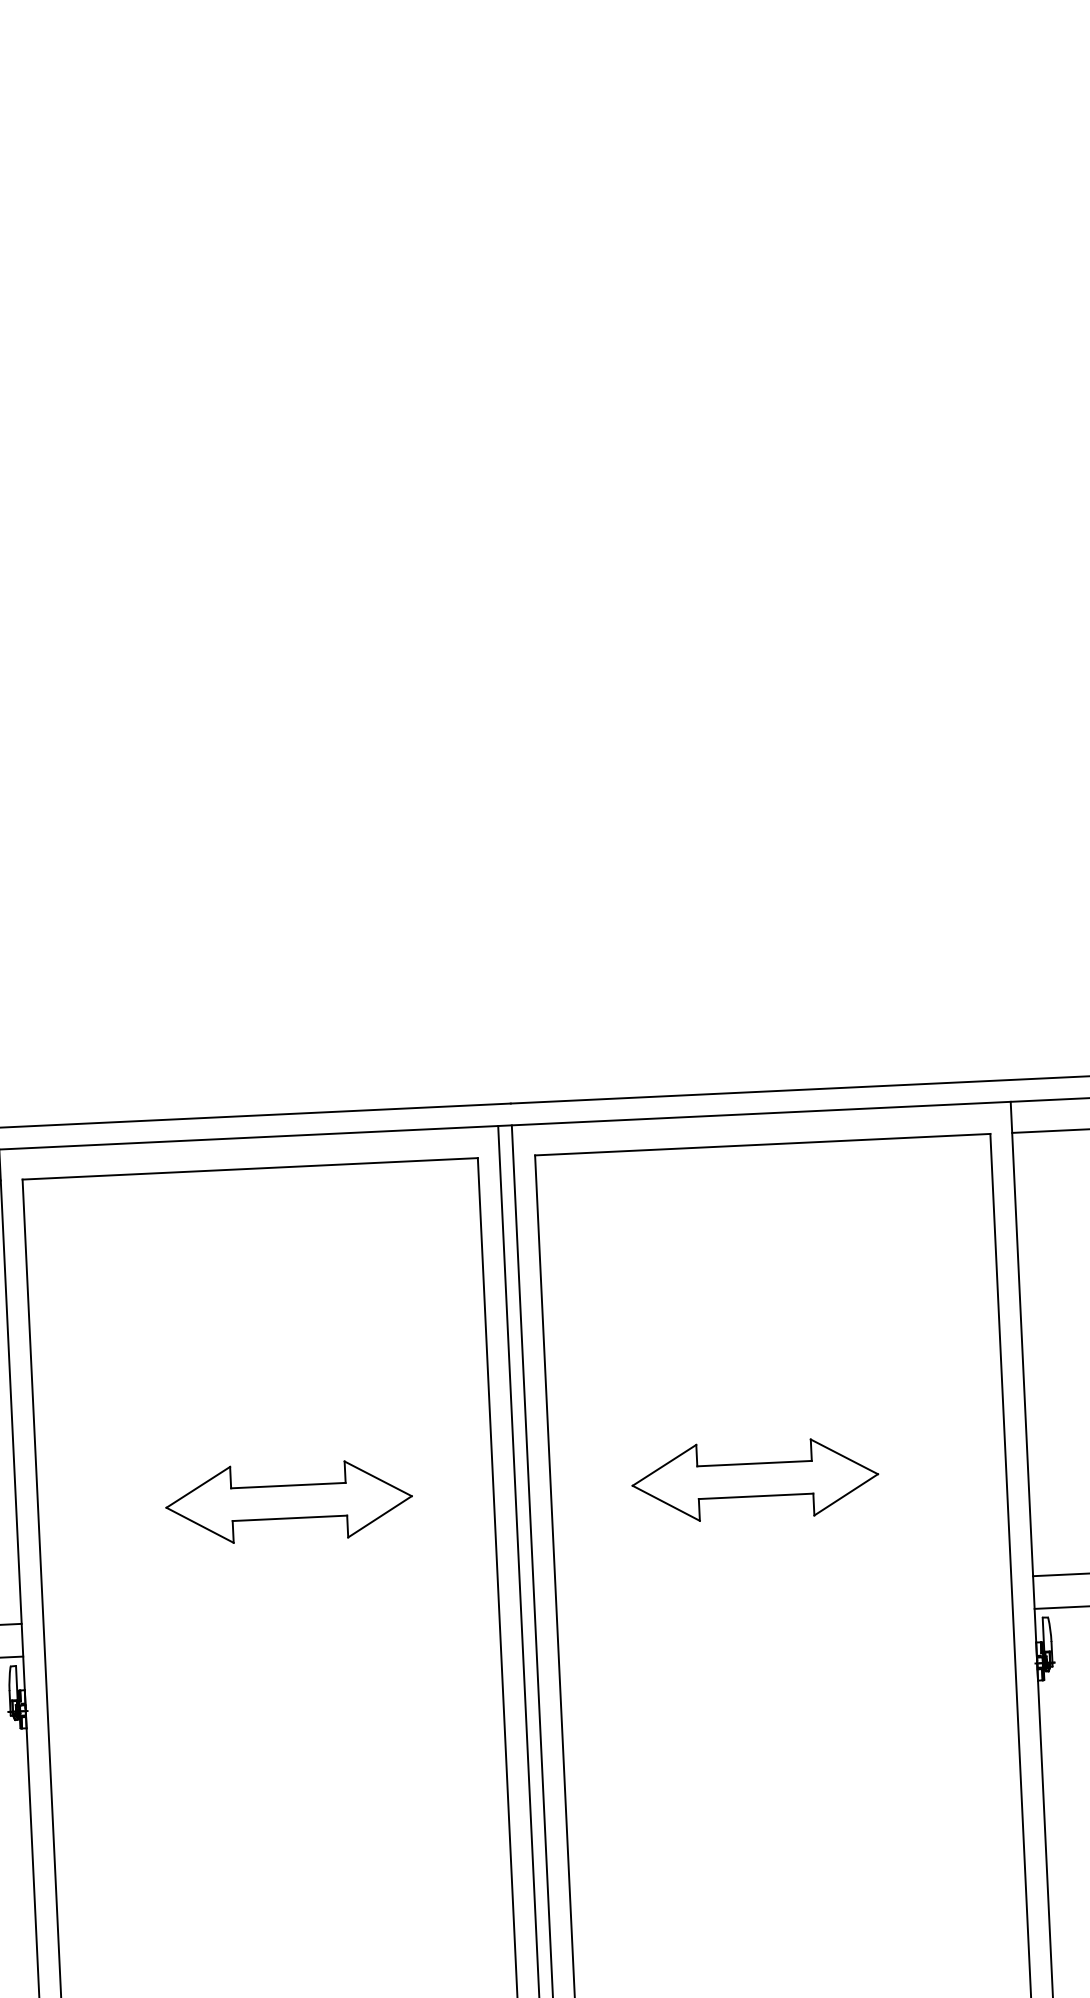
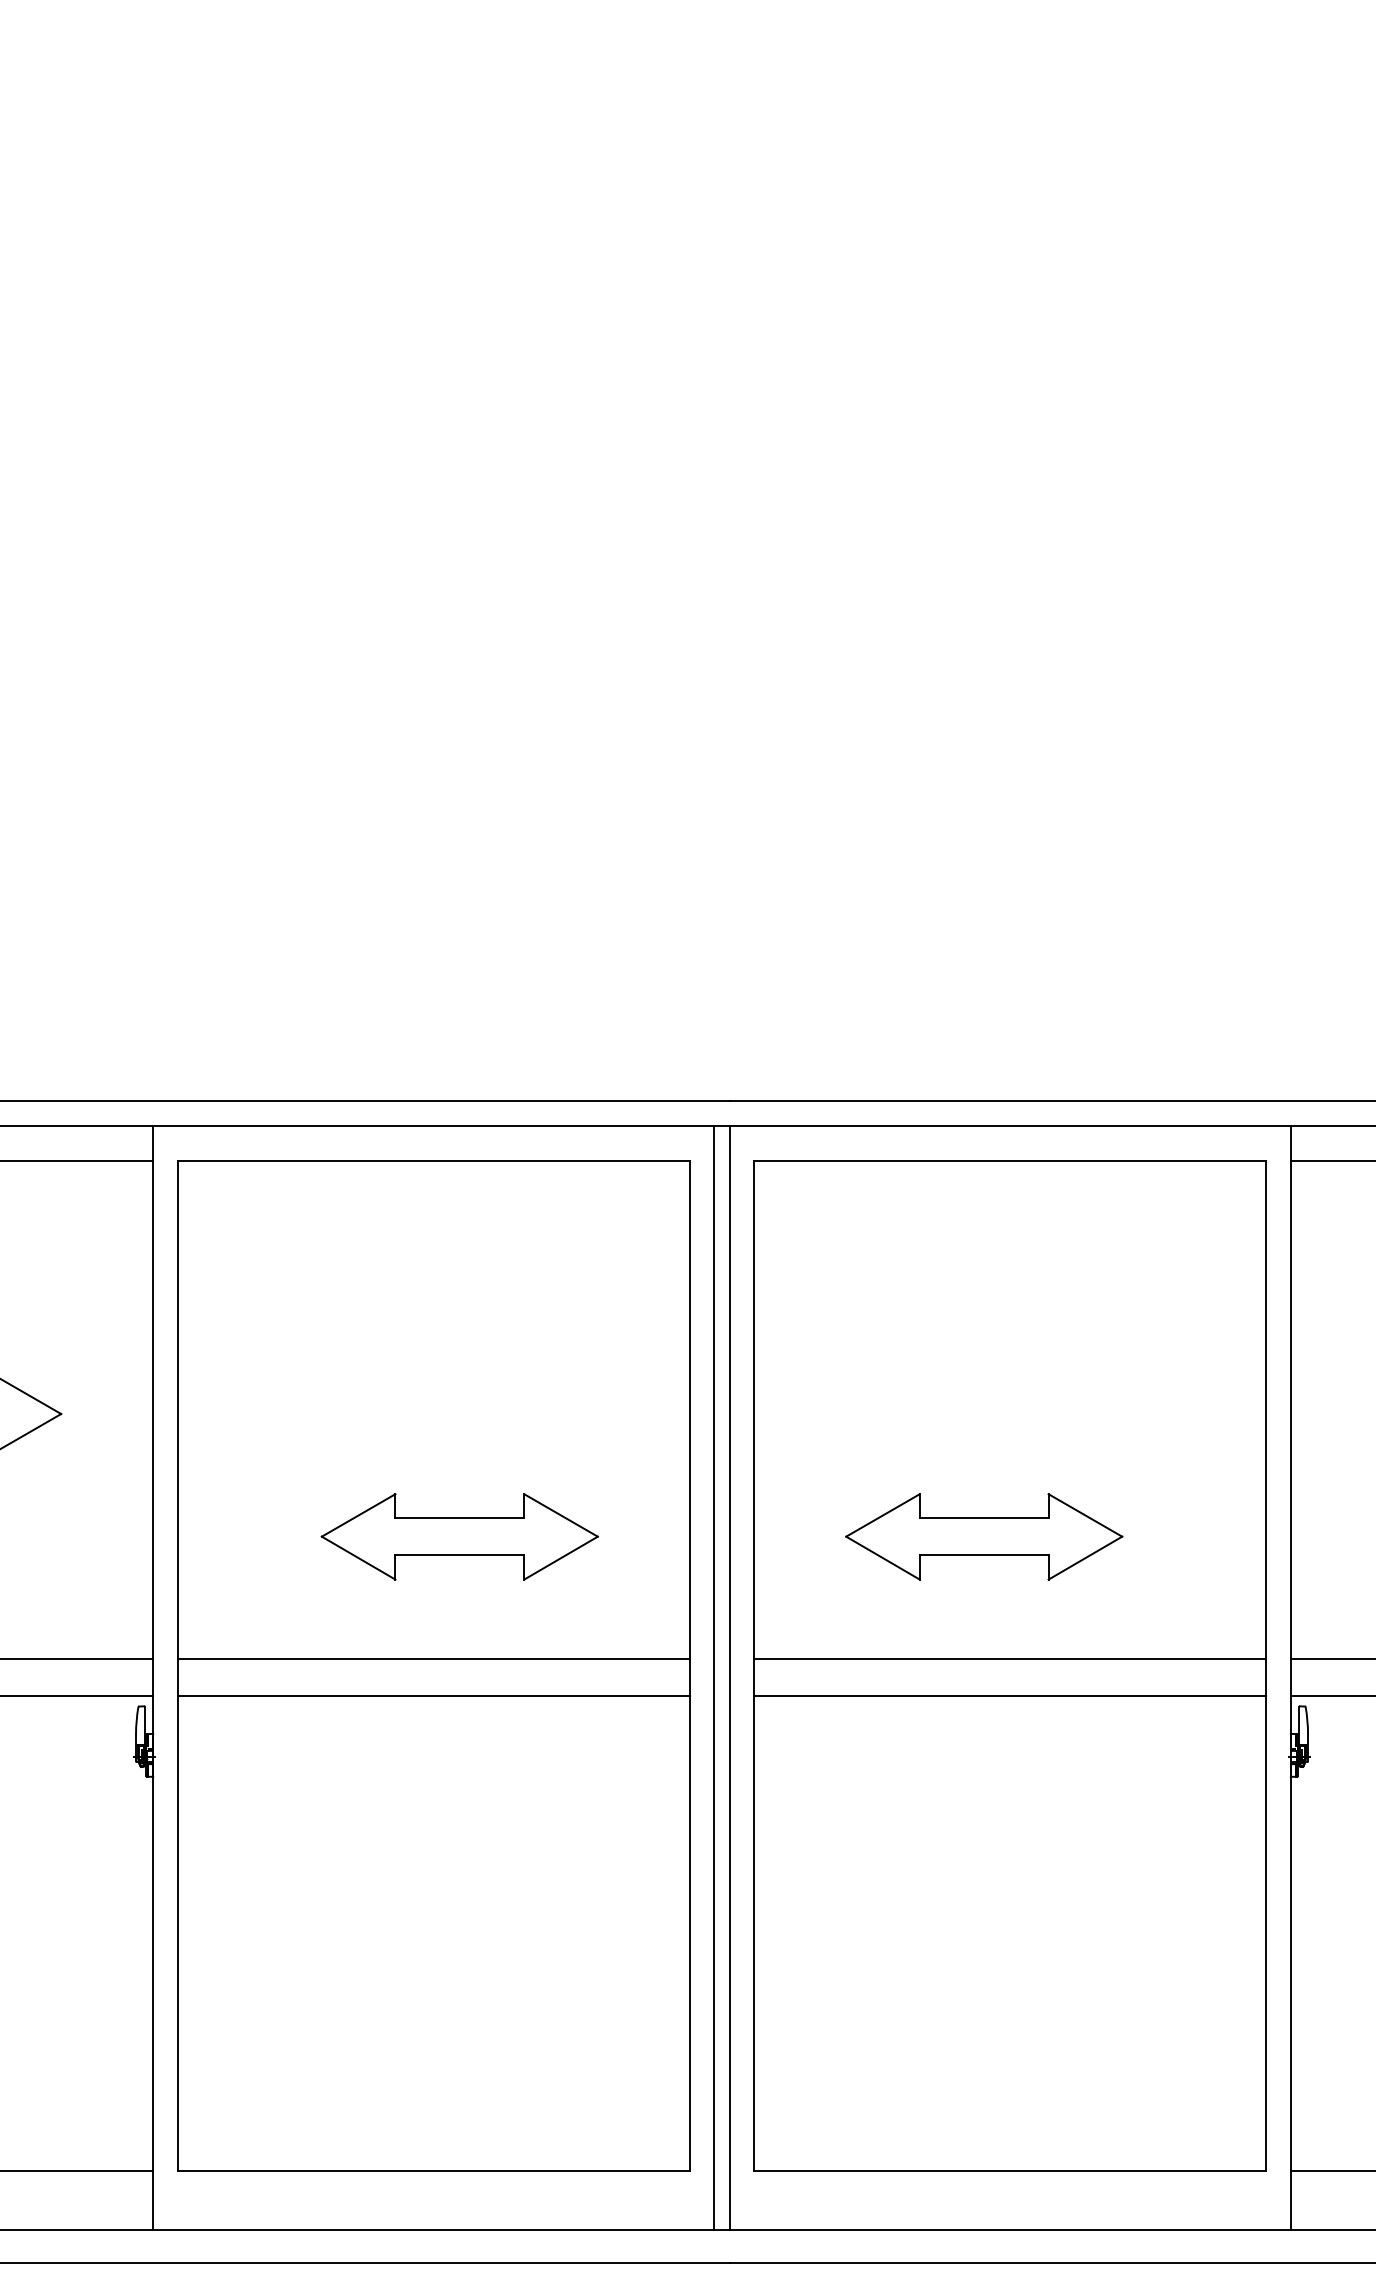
line: (783, 1588) -> (1010, 1659), added
line: (270, 1612) -> (433, 1659), added
line: (785, 1620) -> (1010, 1696), added
line: (272, 1645) -> (433, 1696), added

